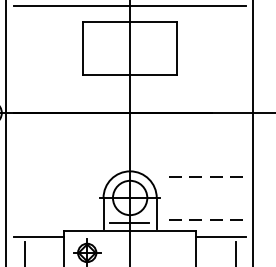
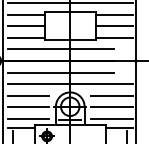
line: (47, 26) -> (25, 14), added
line: (210, 26) -> (113, 14), added
line: (47, 49) -> (25, 26), added
line: (210, 49) -> (113, 26), added
line: (47, 69) -> (25, 37), added
line: (210, 69) -> (113, 37), added
line: (112, 91) -> (60, 49), added
line: (112, 134) -> (60, 72), added
line: (128, 156) -> (69, 84), added
line: (52, 177) -> (28, 95), added
line: (206, 177) -> (111, 95), dashed -> solid
line: (52, 199) -> (28, 107), added
line: (206, 199) -> (111, 107), added
line: (52, 219) -> (28, 118), added
line: (206, 219) -> (111, 118), dashed -> solid

